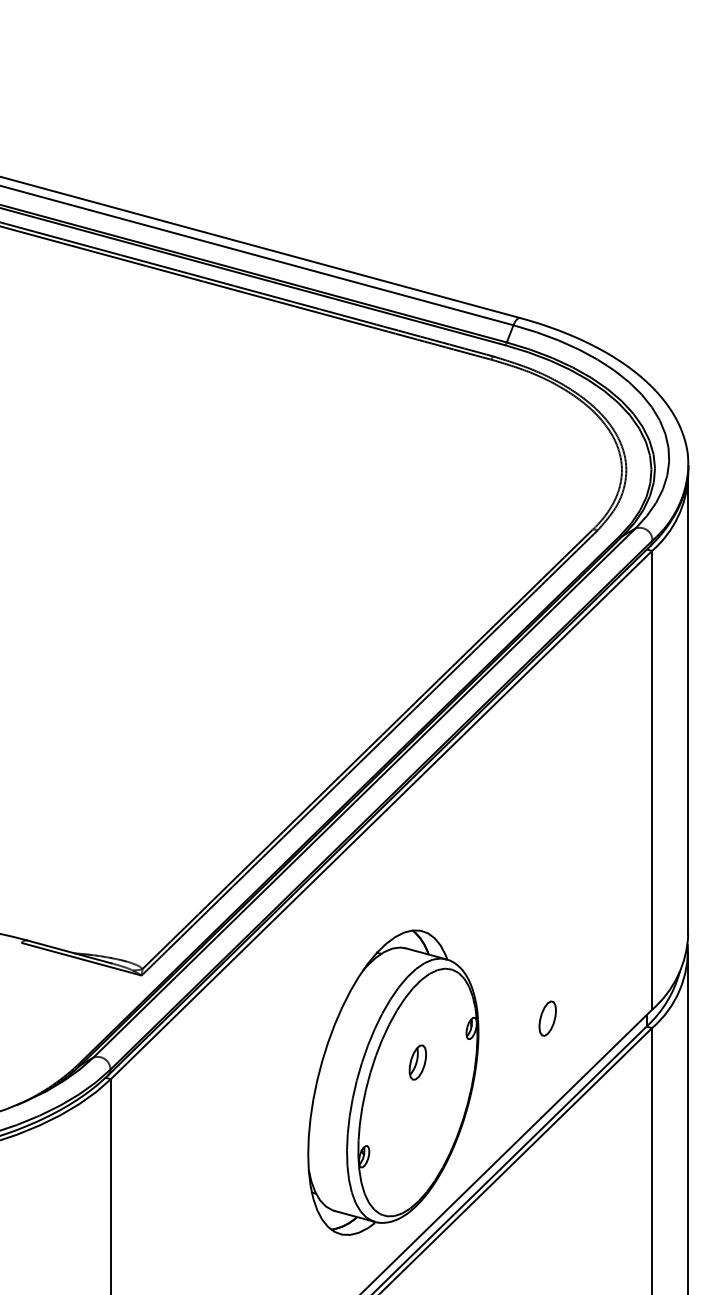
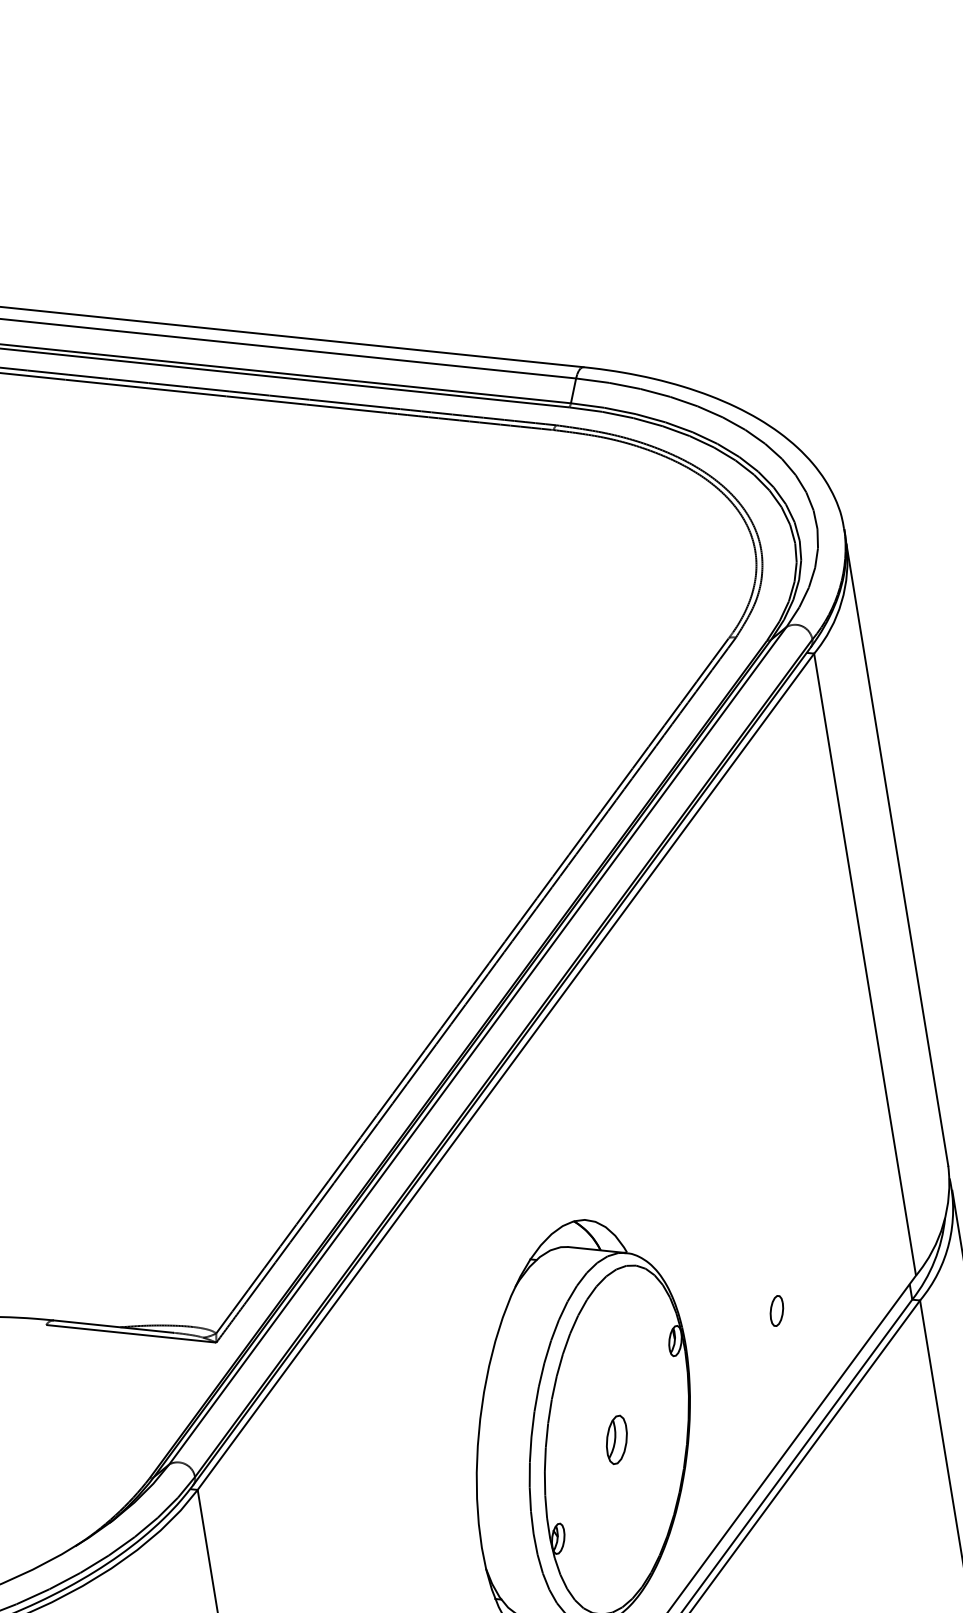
part: (548, 1018) -> (777, 1310), size x0.62
part: (417, 1062) -> (616, 1439), moved

